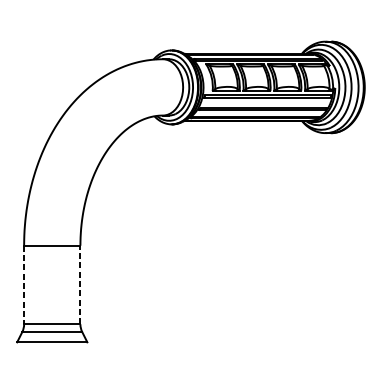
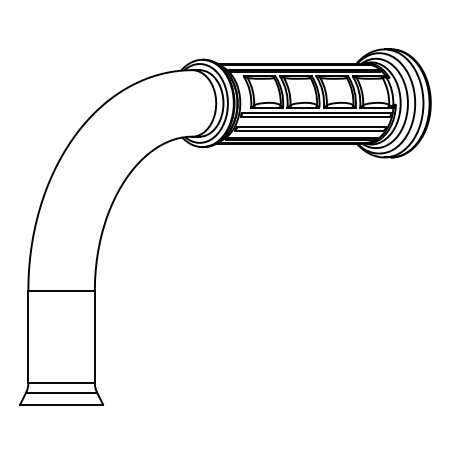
line: (80, 284) -> (94, 336), dashed -> solid
line: (24, 285) -> (28, 337), dashed -> solid

